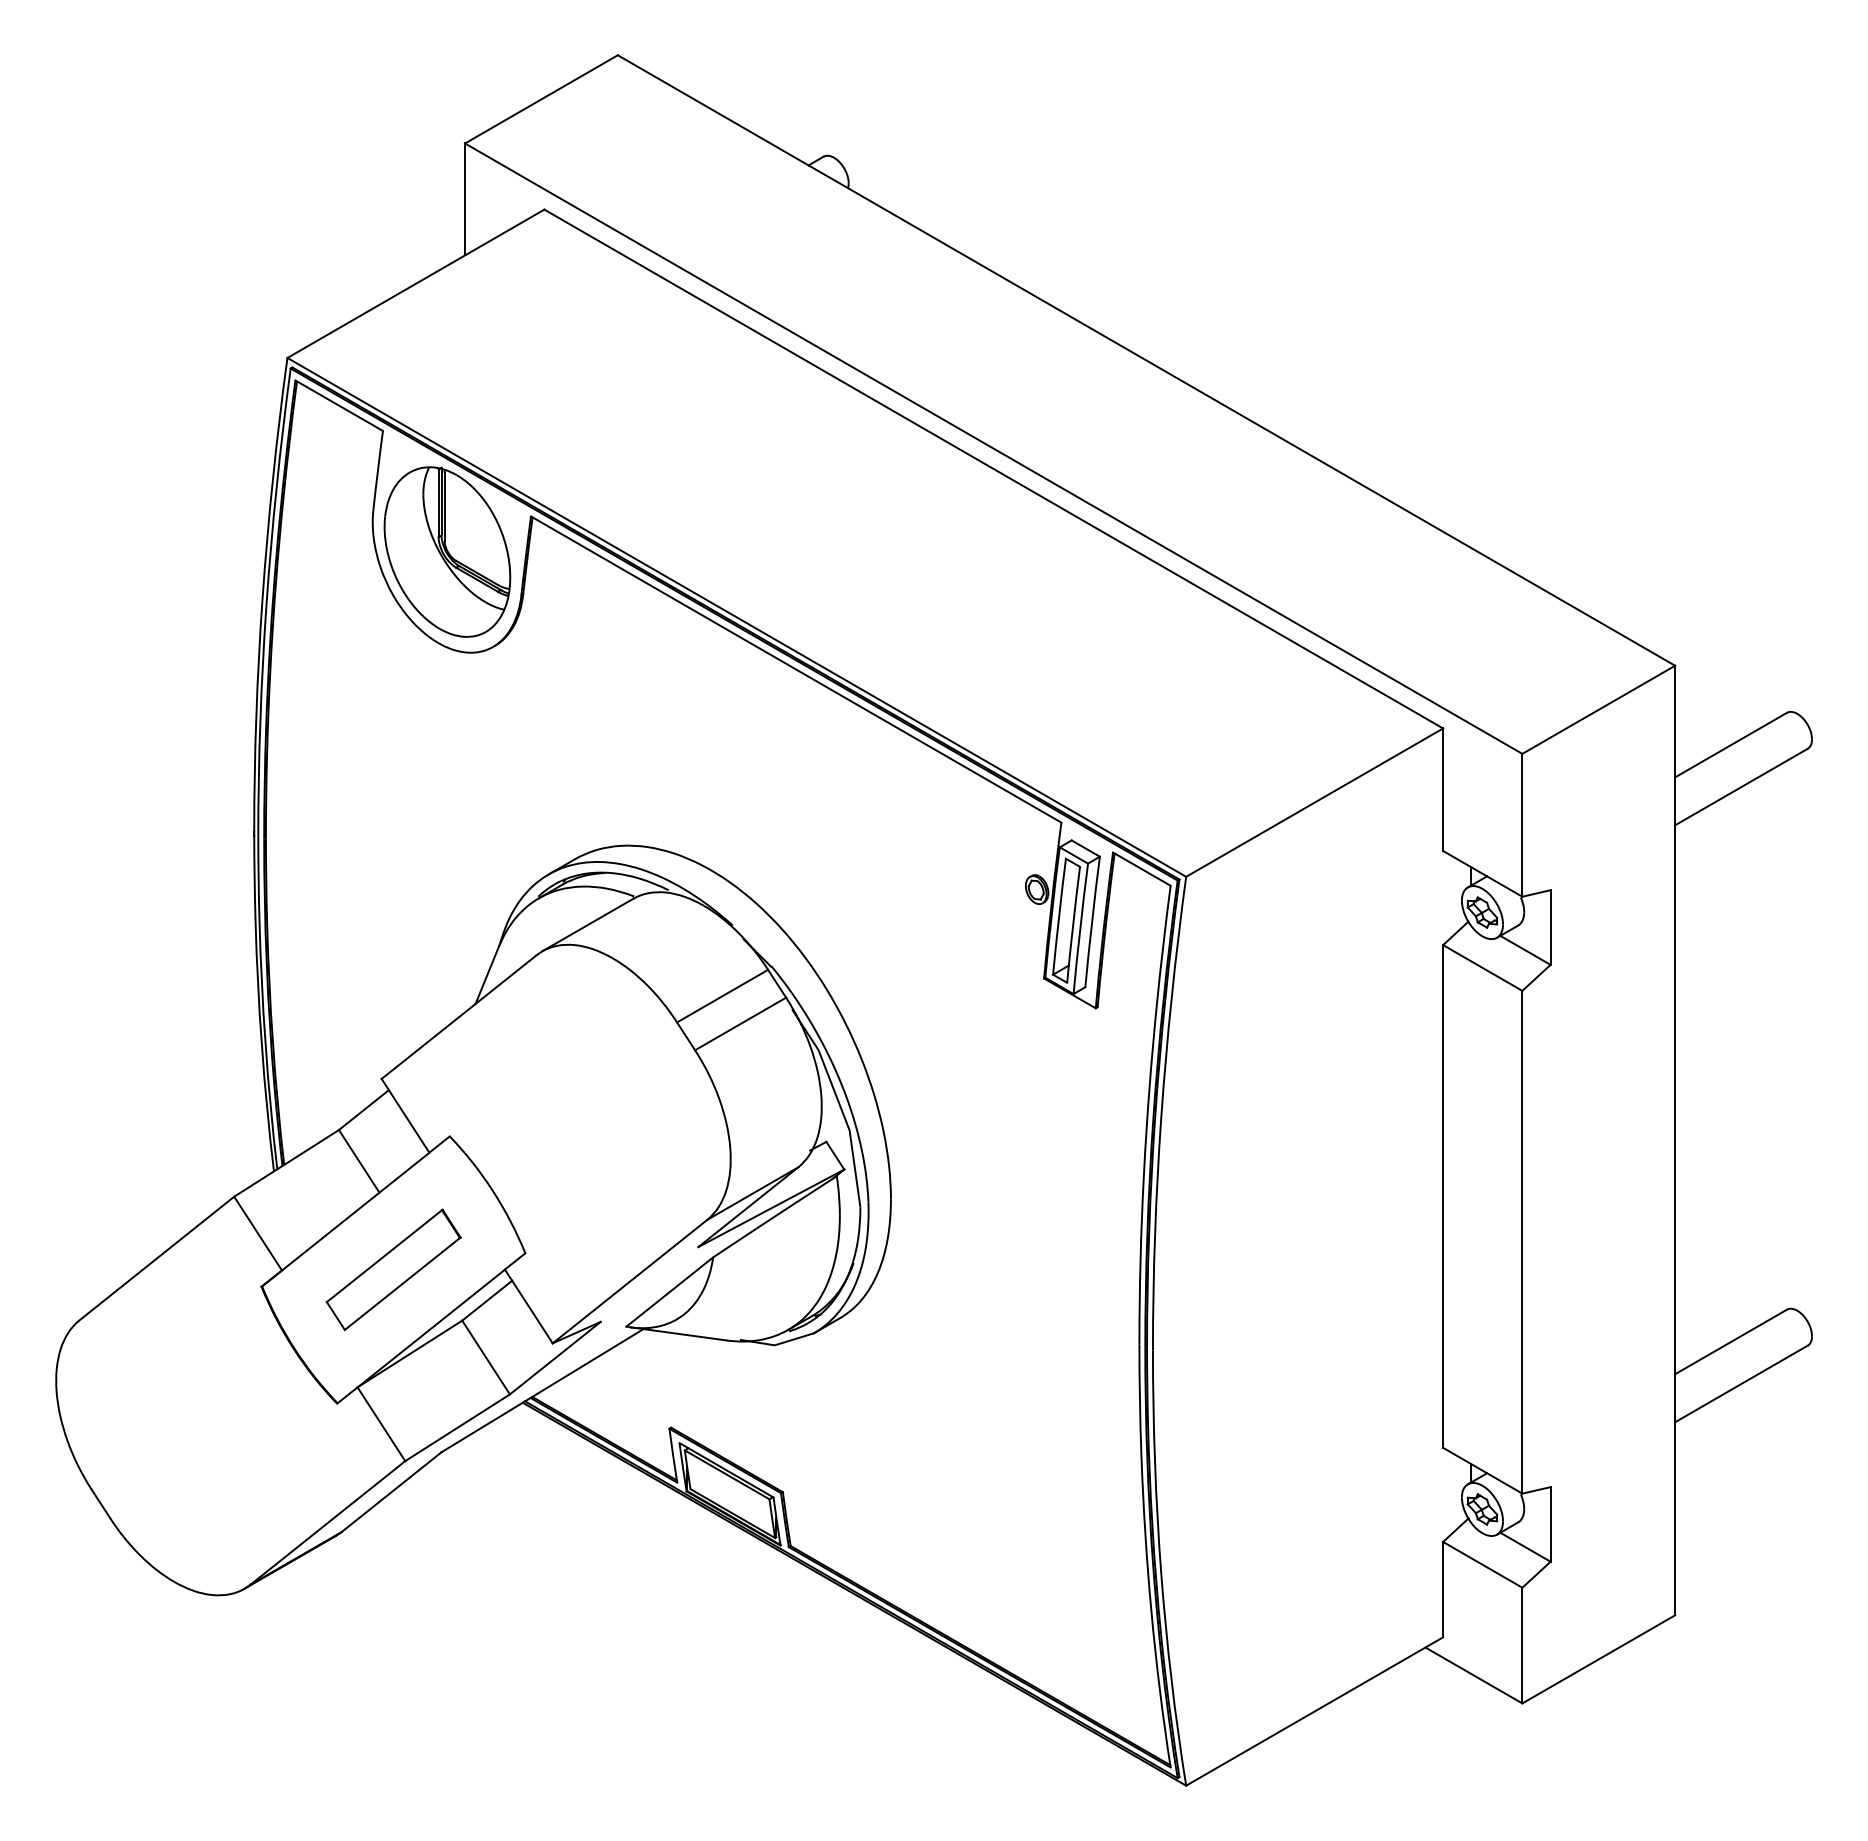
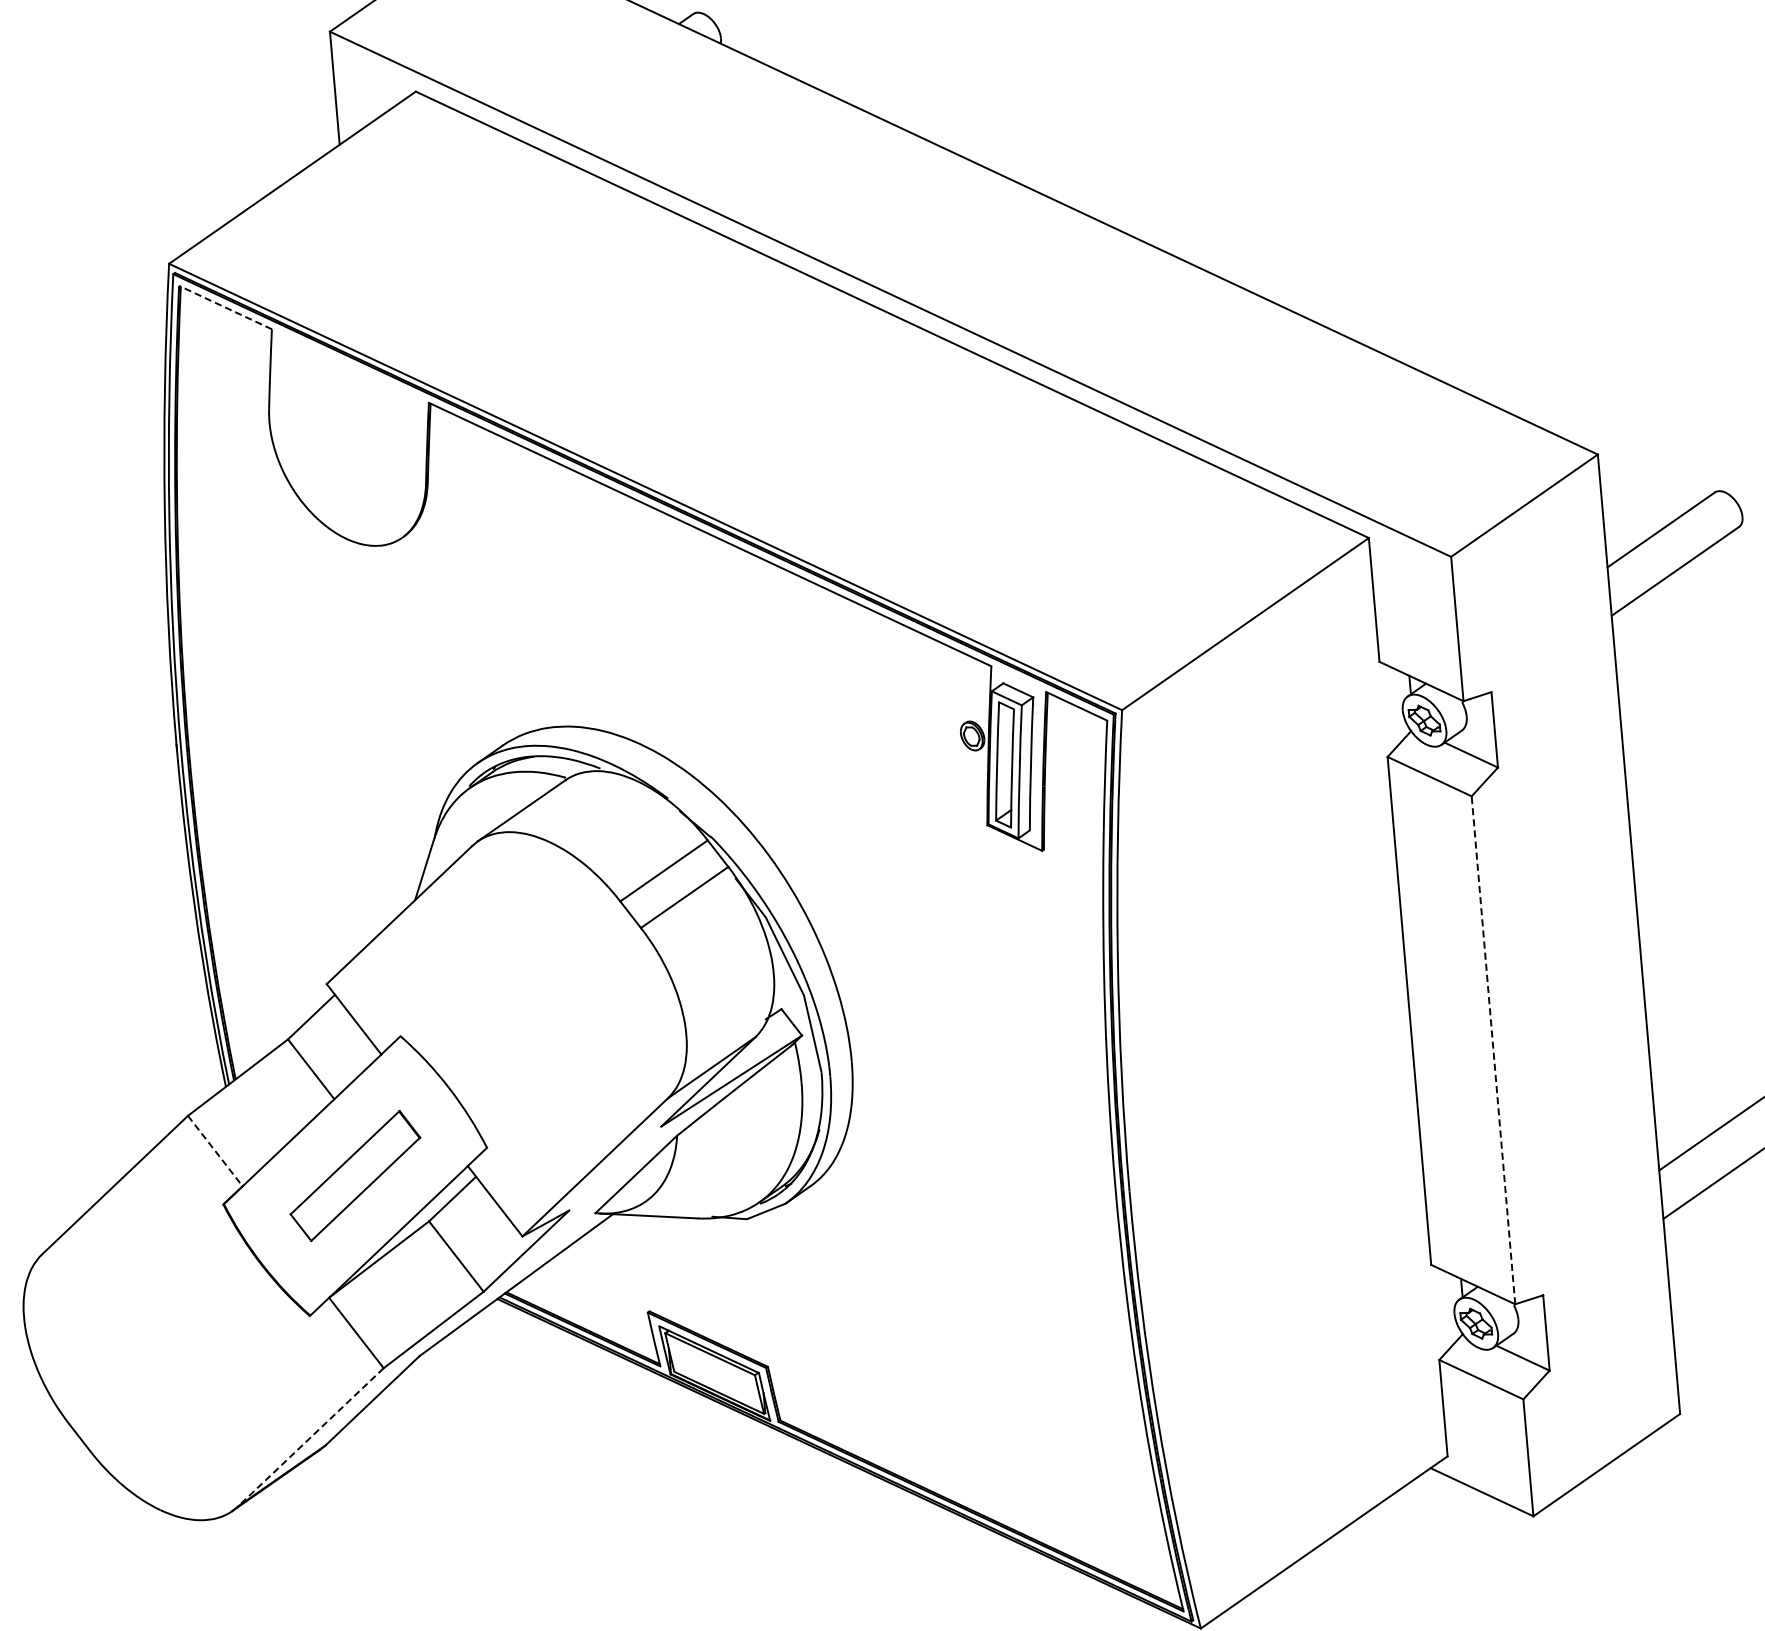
line: (339, 405) -> (225, 307), solid -> dashed
part: (447, 551) -> (347, 445), removed
line: (258, 1233) -> (215, 1150), solid -> dashed
line: (1522, 1241) -> (1493, 1049), solid -> dashed
line: (327, 1523) -> (310, 1437), solid -> dashed

